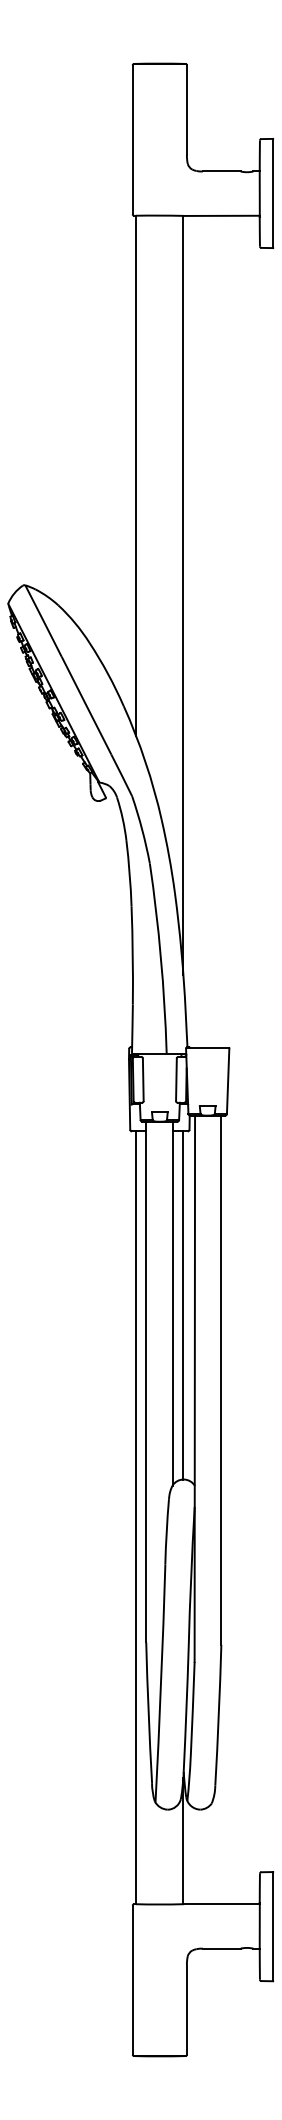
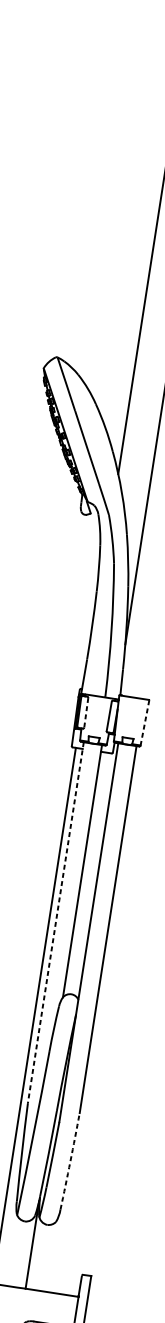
line: (143, 1080) -> (86, 713), solid -> dashed
line: (228, 1081) -> (145, 723), solid -> dashed
line: (183, 1305) -> (89, 873), removed
line: (146, 1382) -> (56, 923), solid -> dashed
arc: (218, 1715) -> (70, 1161), solid -> dashed

